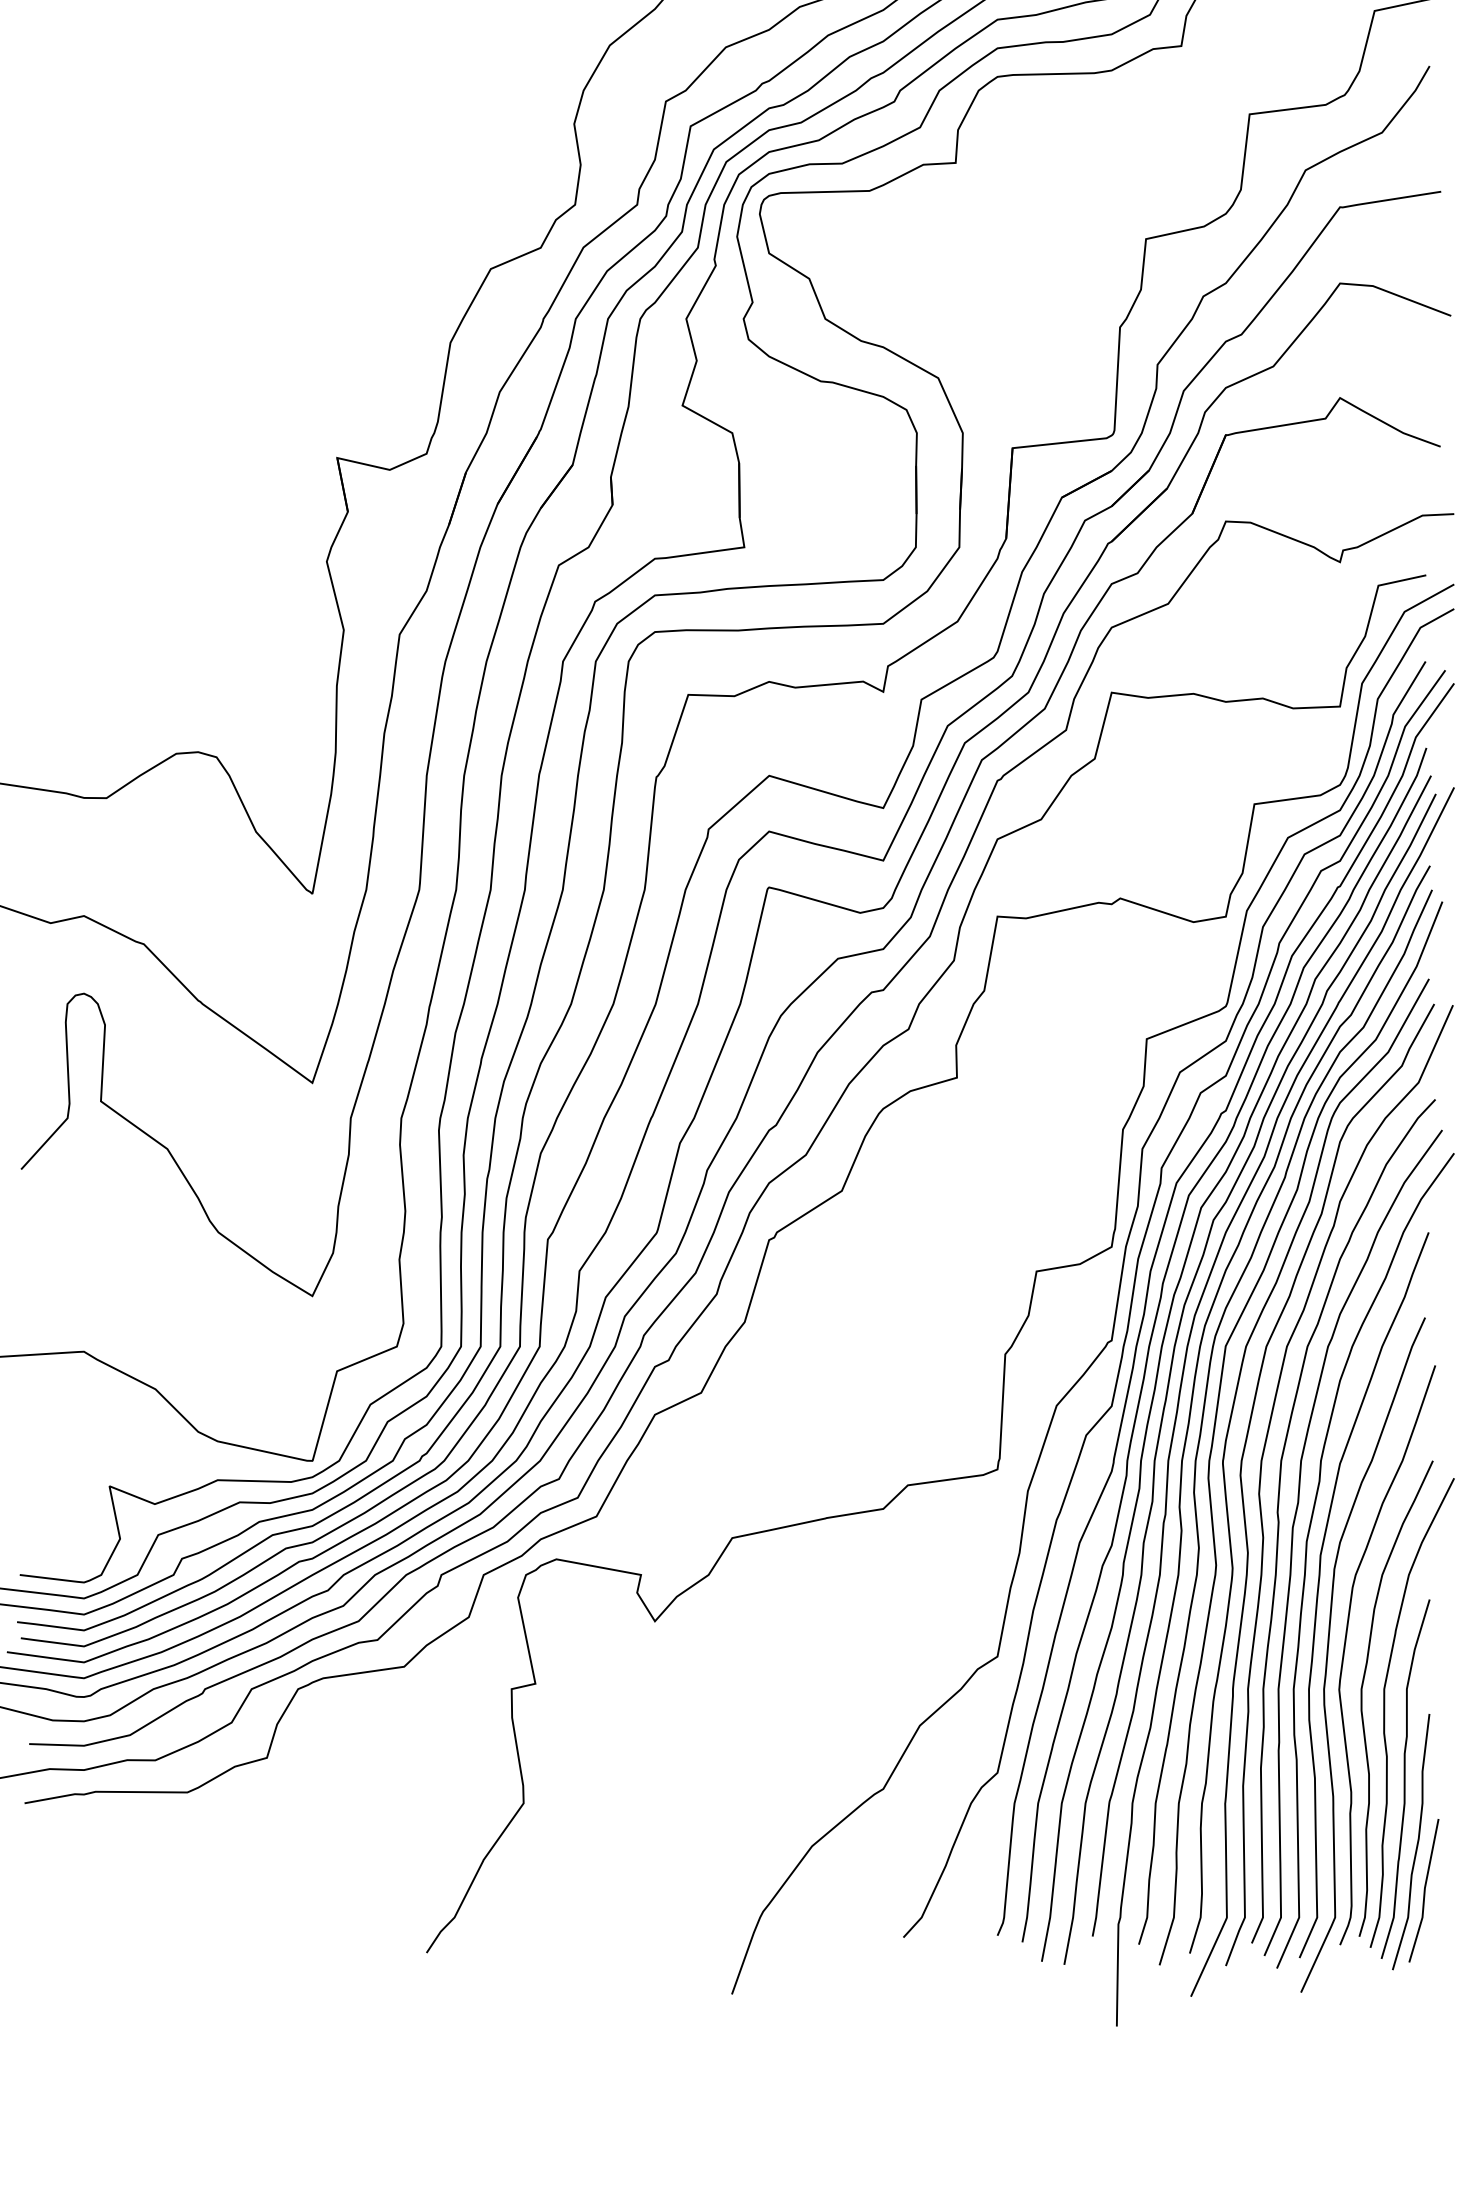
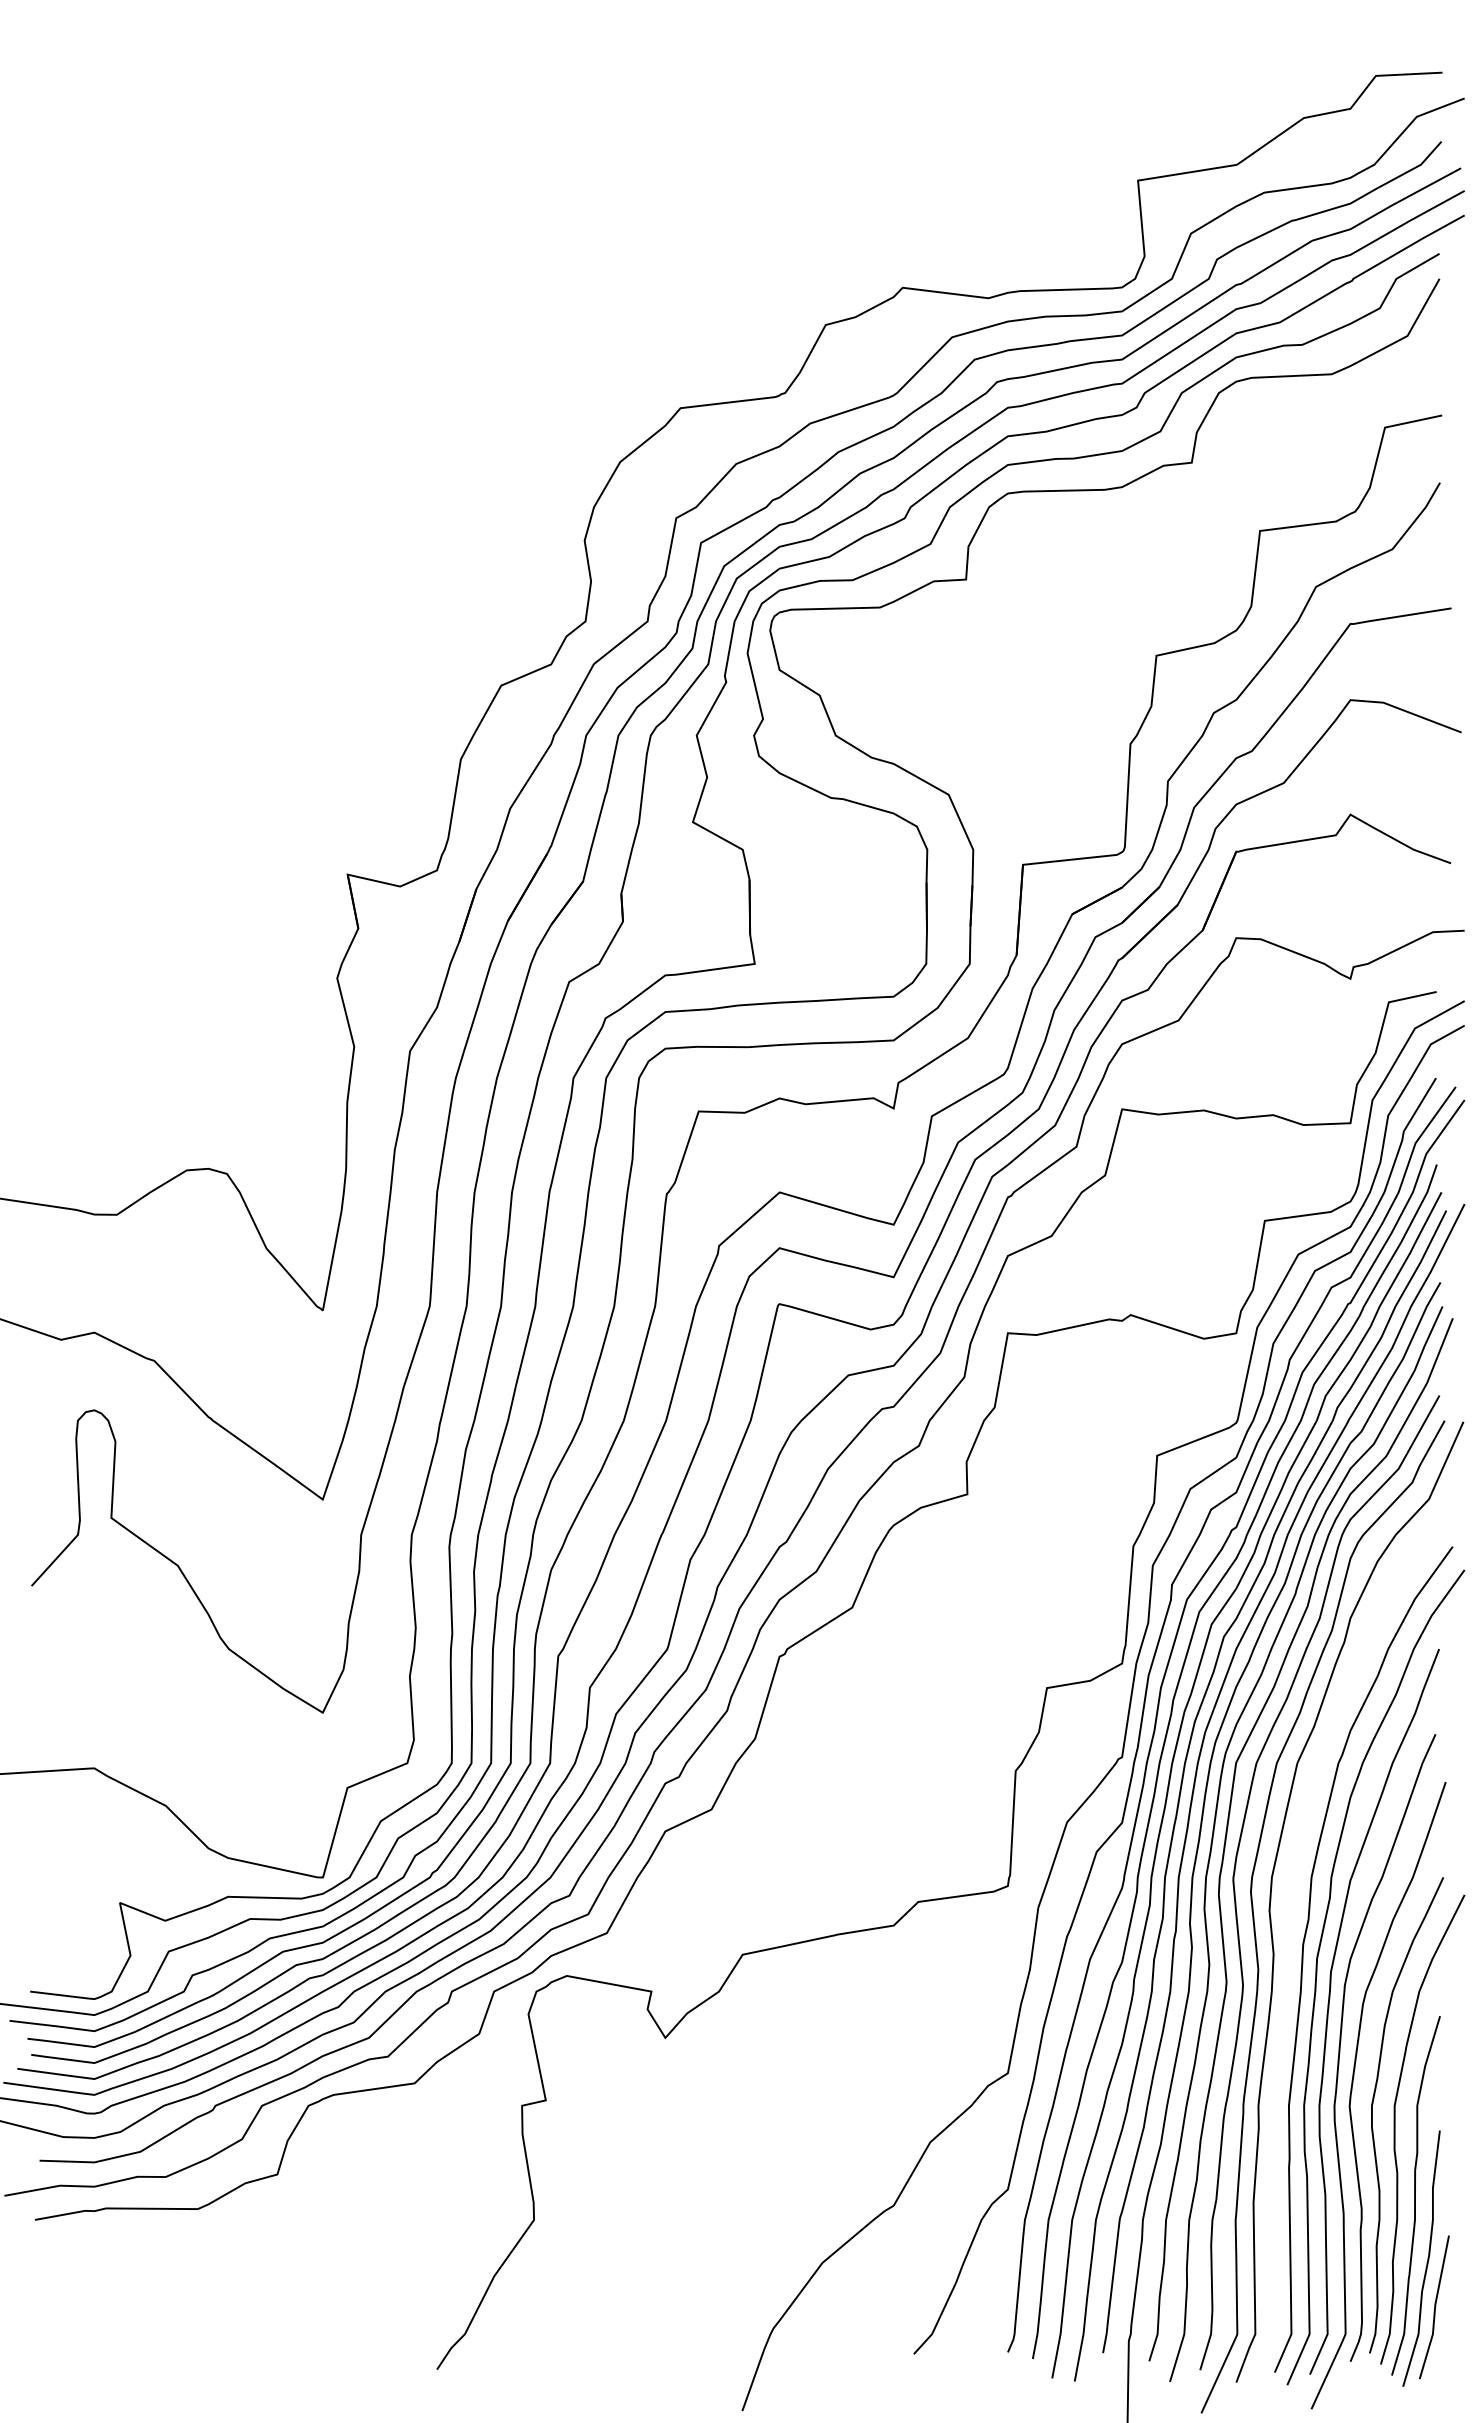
curve: (1279, 1520) -> (1289, 1937), removed

